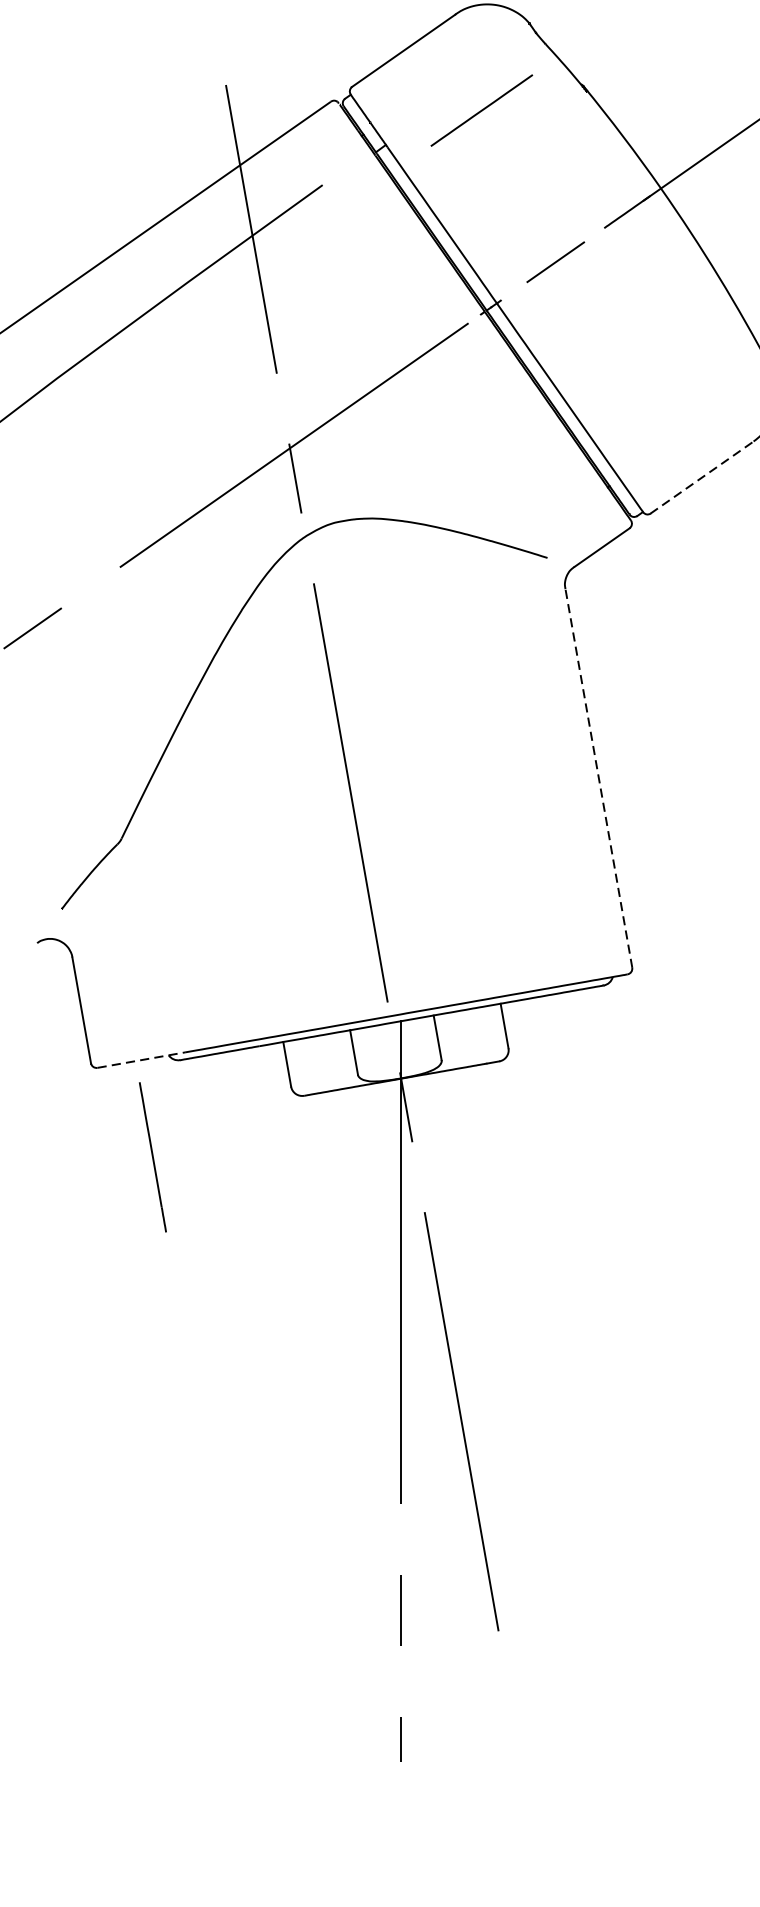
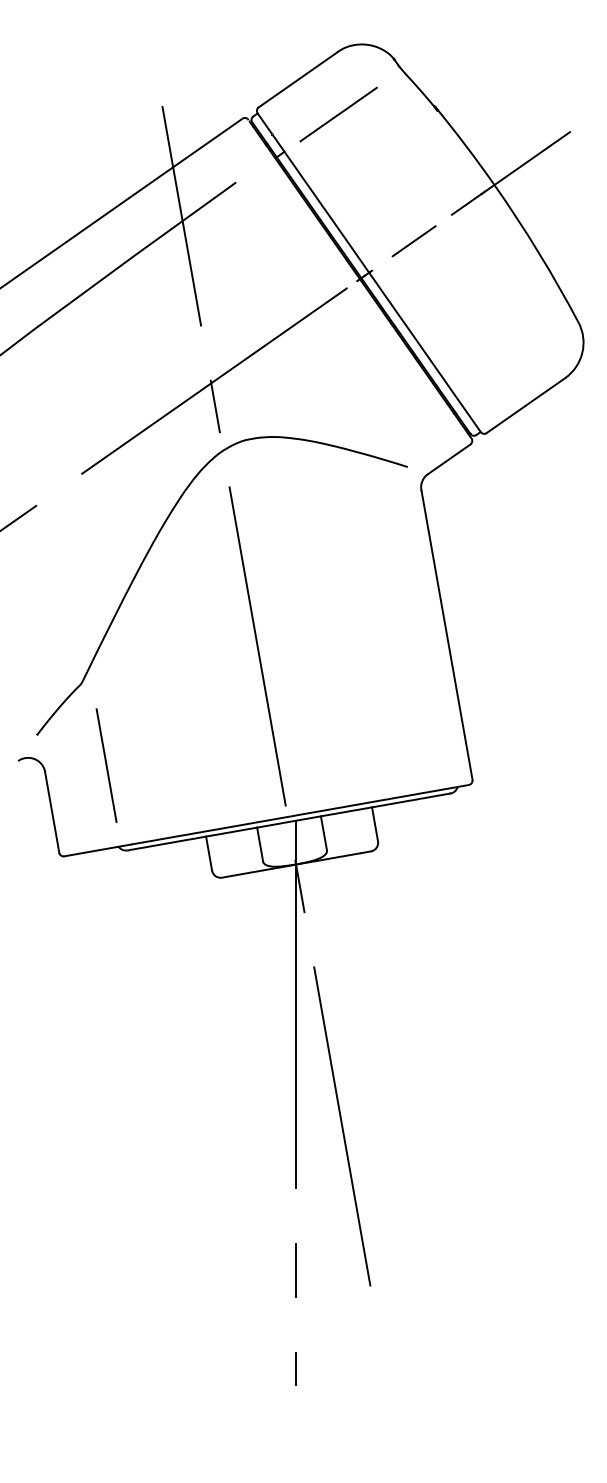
line: (481, 110) -> (338, 114), moved
line: (702, 477) -> (526, 405), dashed -> solid
line: (599, 778) -> (447, 635), dashed -> solid
line: (141, 1060) -> (97, 850), dashed -> solid
line: (152, 1157) -> (106, 765), moved

